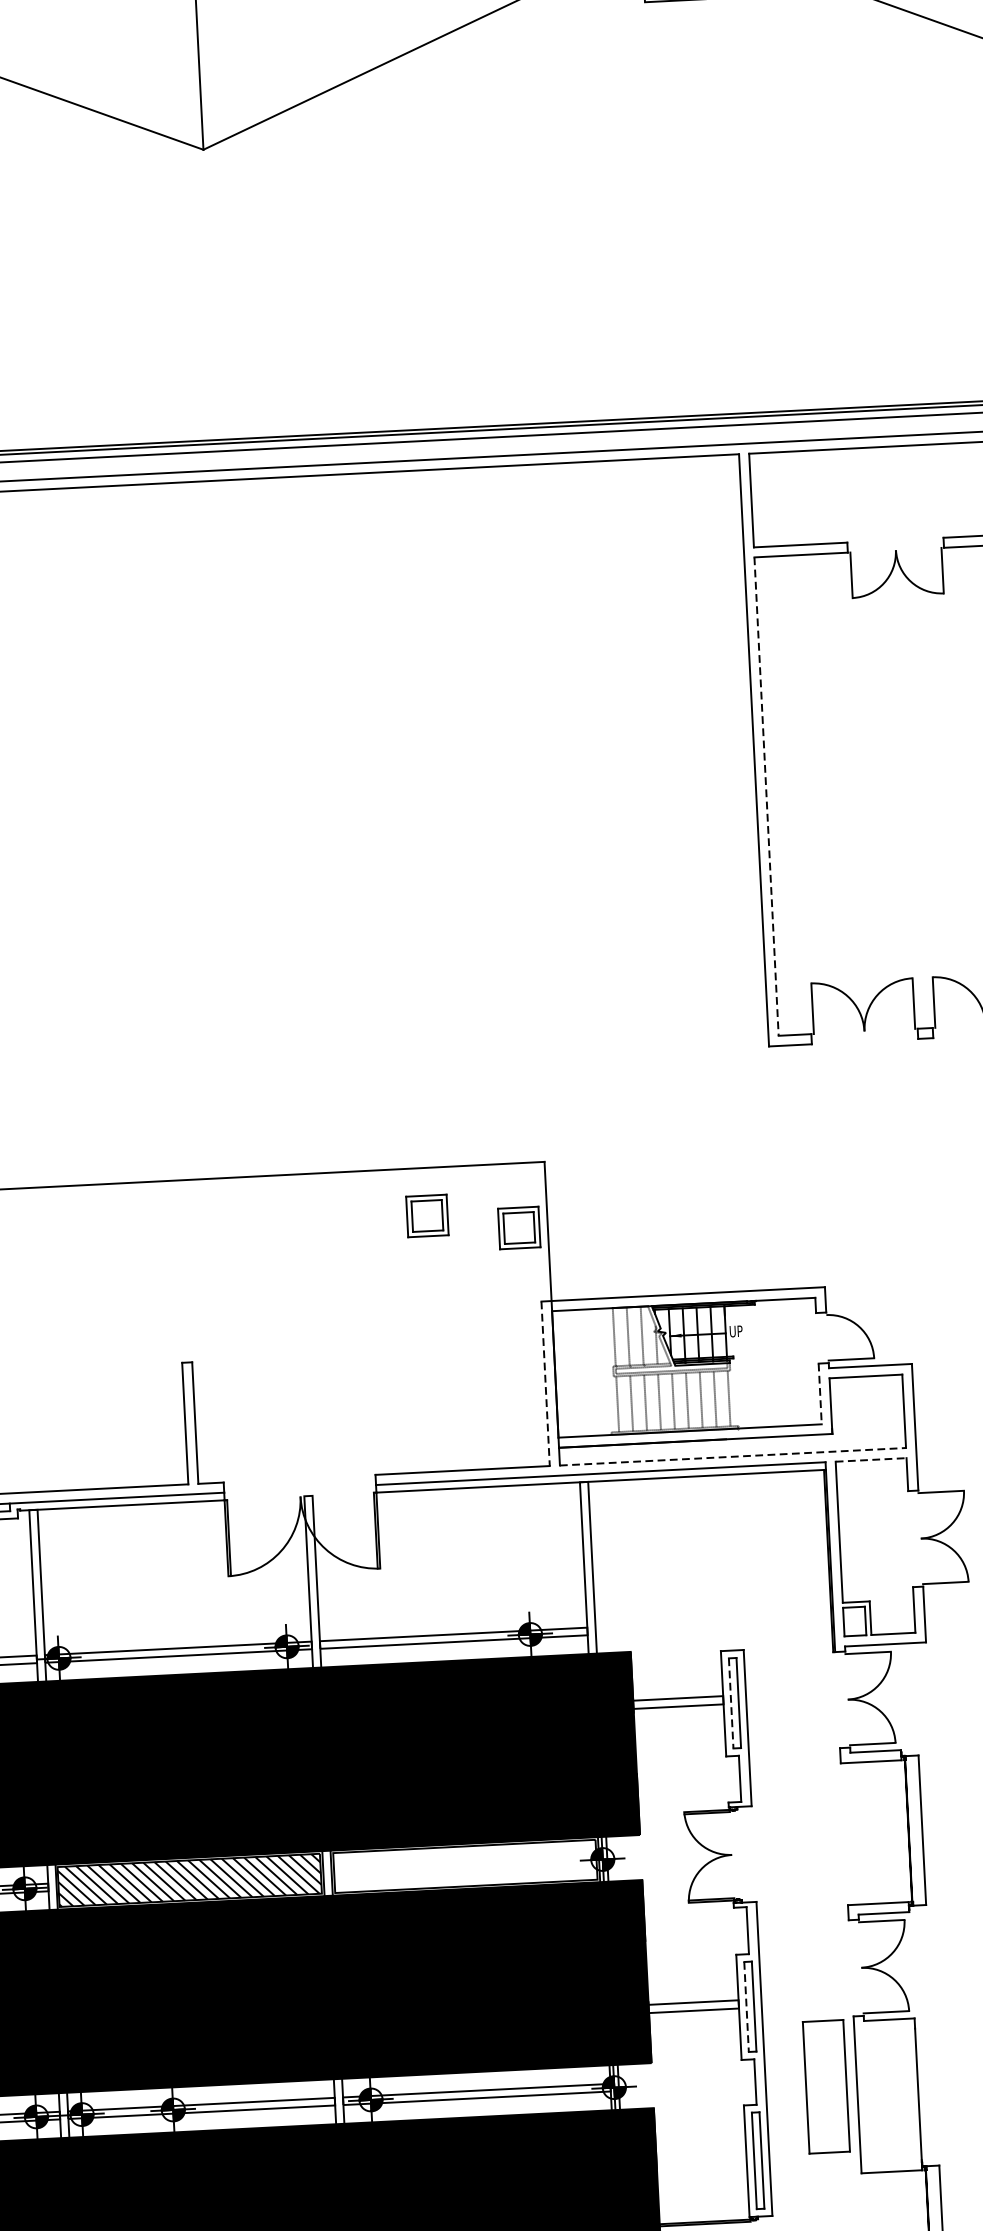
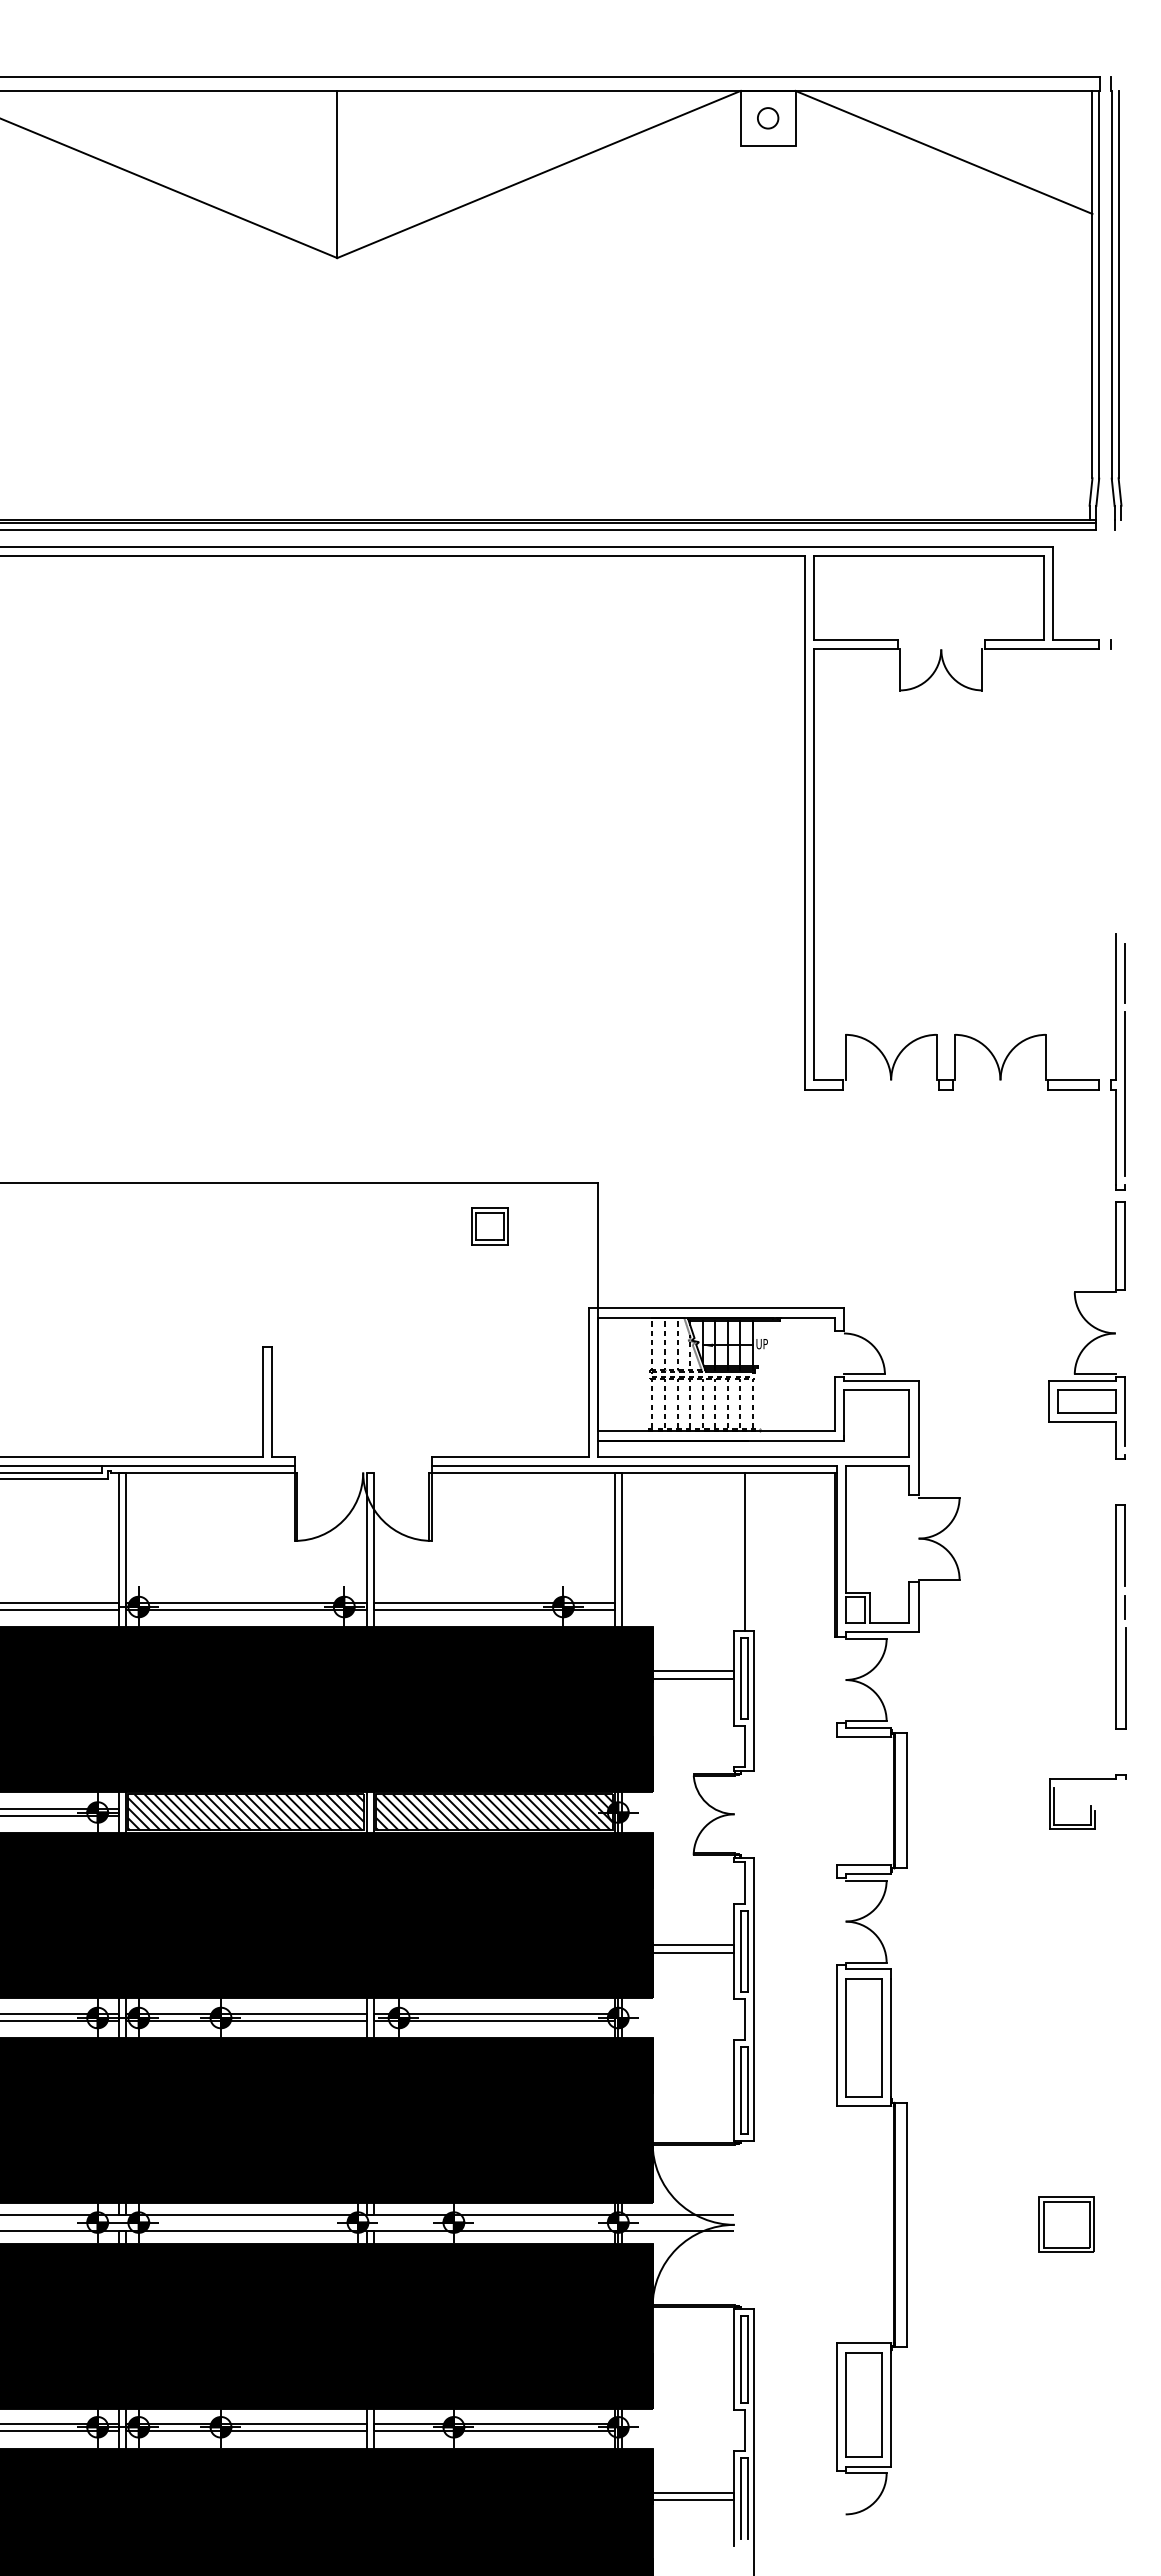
line: (766, 797) -> (813, 865), dashed -> solid
part: (518, 1228) -> (571, 1241), removed
line: (545, 1383) -> (588, 1382), dashed -> solid
line: (819, 1394) -> (834, 1404), dashed -> solid
line: (732, 1456) -> (753, 1456), dashed -> solid
line: (871, 1459) -> (877, 1465), dashed -> solid
line: (729, 1562) -> (745, 1551), added
line: (730, 1703) -> (740, 1678), dashed -> solid
hatch: (465, 1866) -> (494, 1812), added
line: (746, 2006) -> (740, 1951), dashed -> solid
part: (825, 2086) -> (863, 2037), moved

